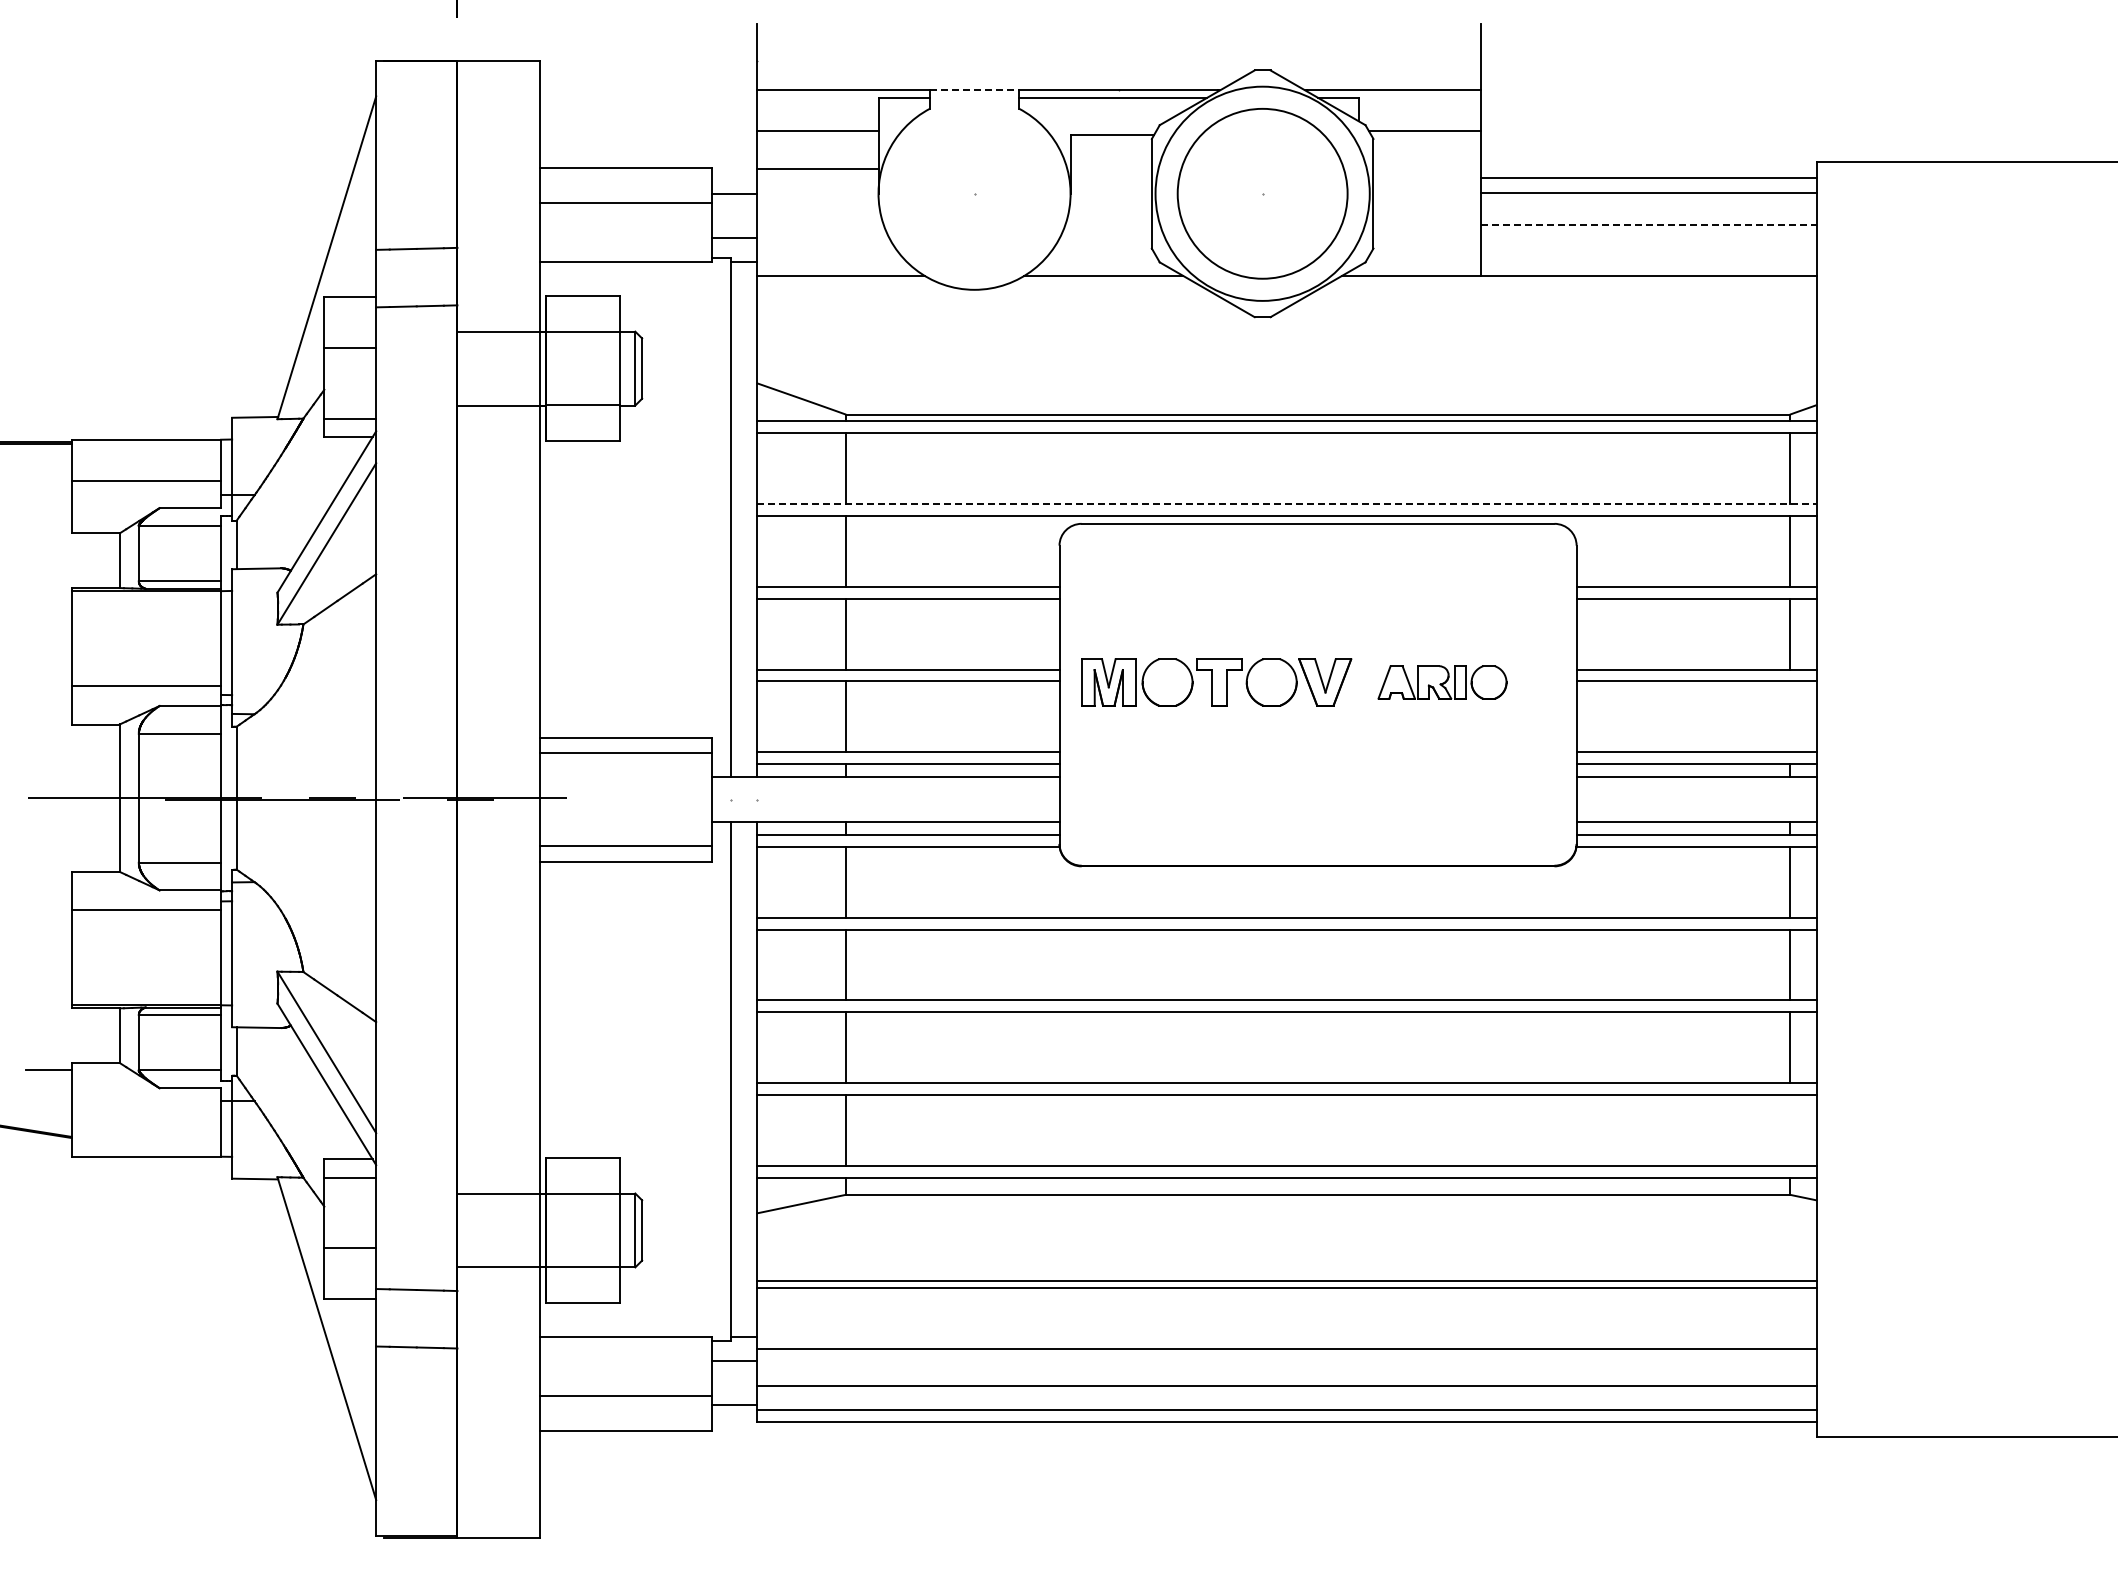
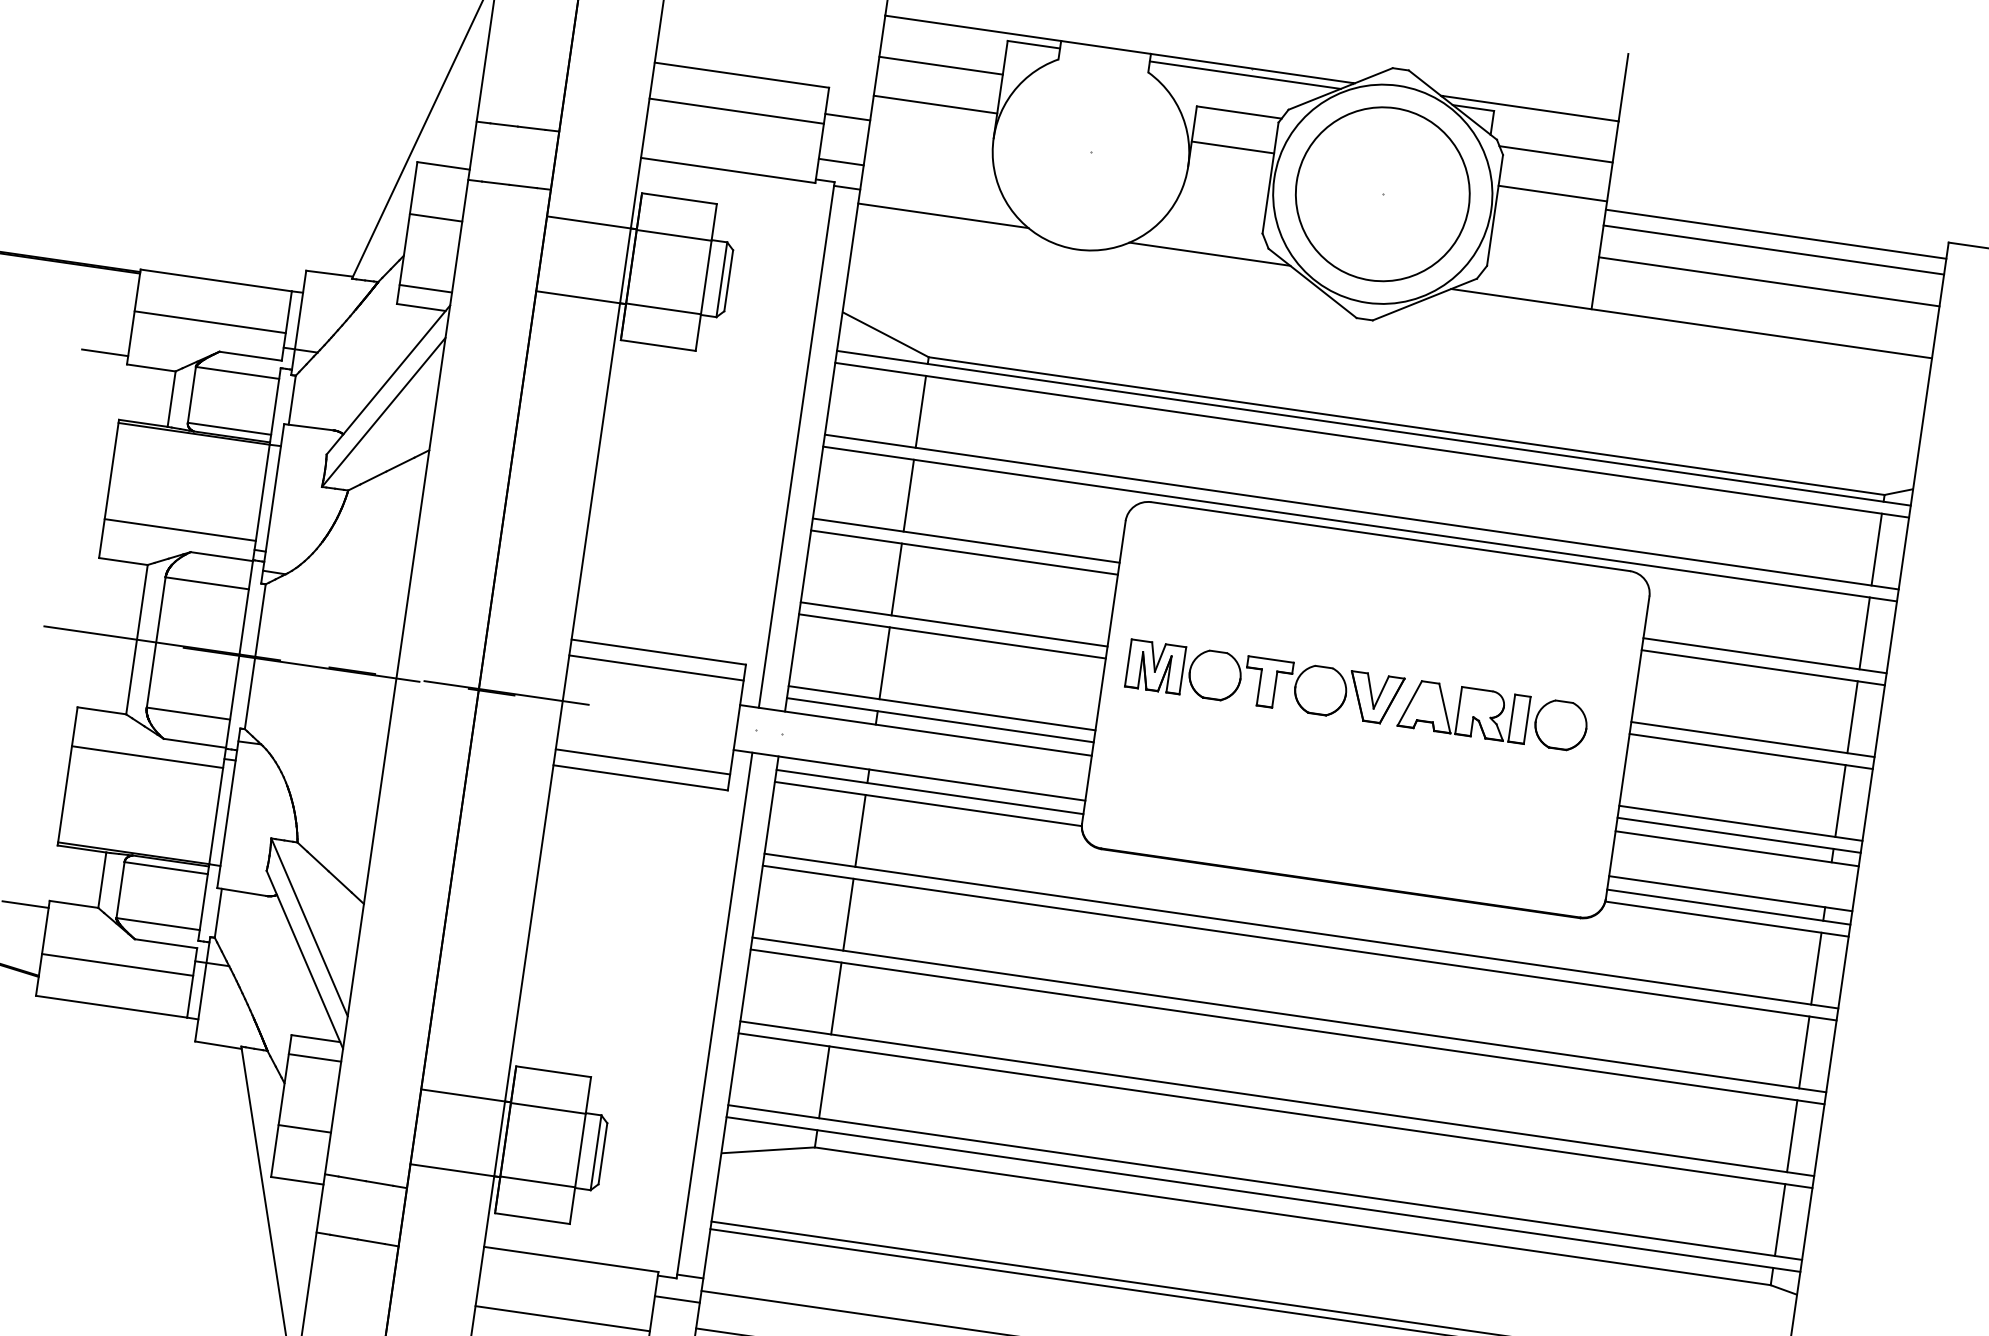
line: (975, 90) -> (1107, 47), dashed -> solid
line: (1110, 169) -> (1232, 147), added
line: (1426, 169) -> (1552, 193), added
line: (1649, 224) -> (1770, 281), dashed -> solid
line: (1287, 504) -> (1362, 512), dashed -> solid
line: (48, 525) -> (104, 353), added
part: (1442, 682) -> (1493, 715), size x1.43
line: (1789, 716) -> (1840, 800), added
line: (146, 1115) -> (117, 964), added
line: (1789, 1130) -> (1779, 1220), added

